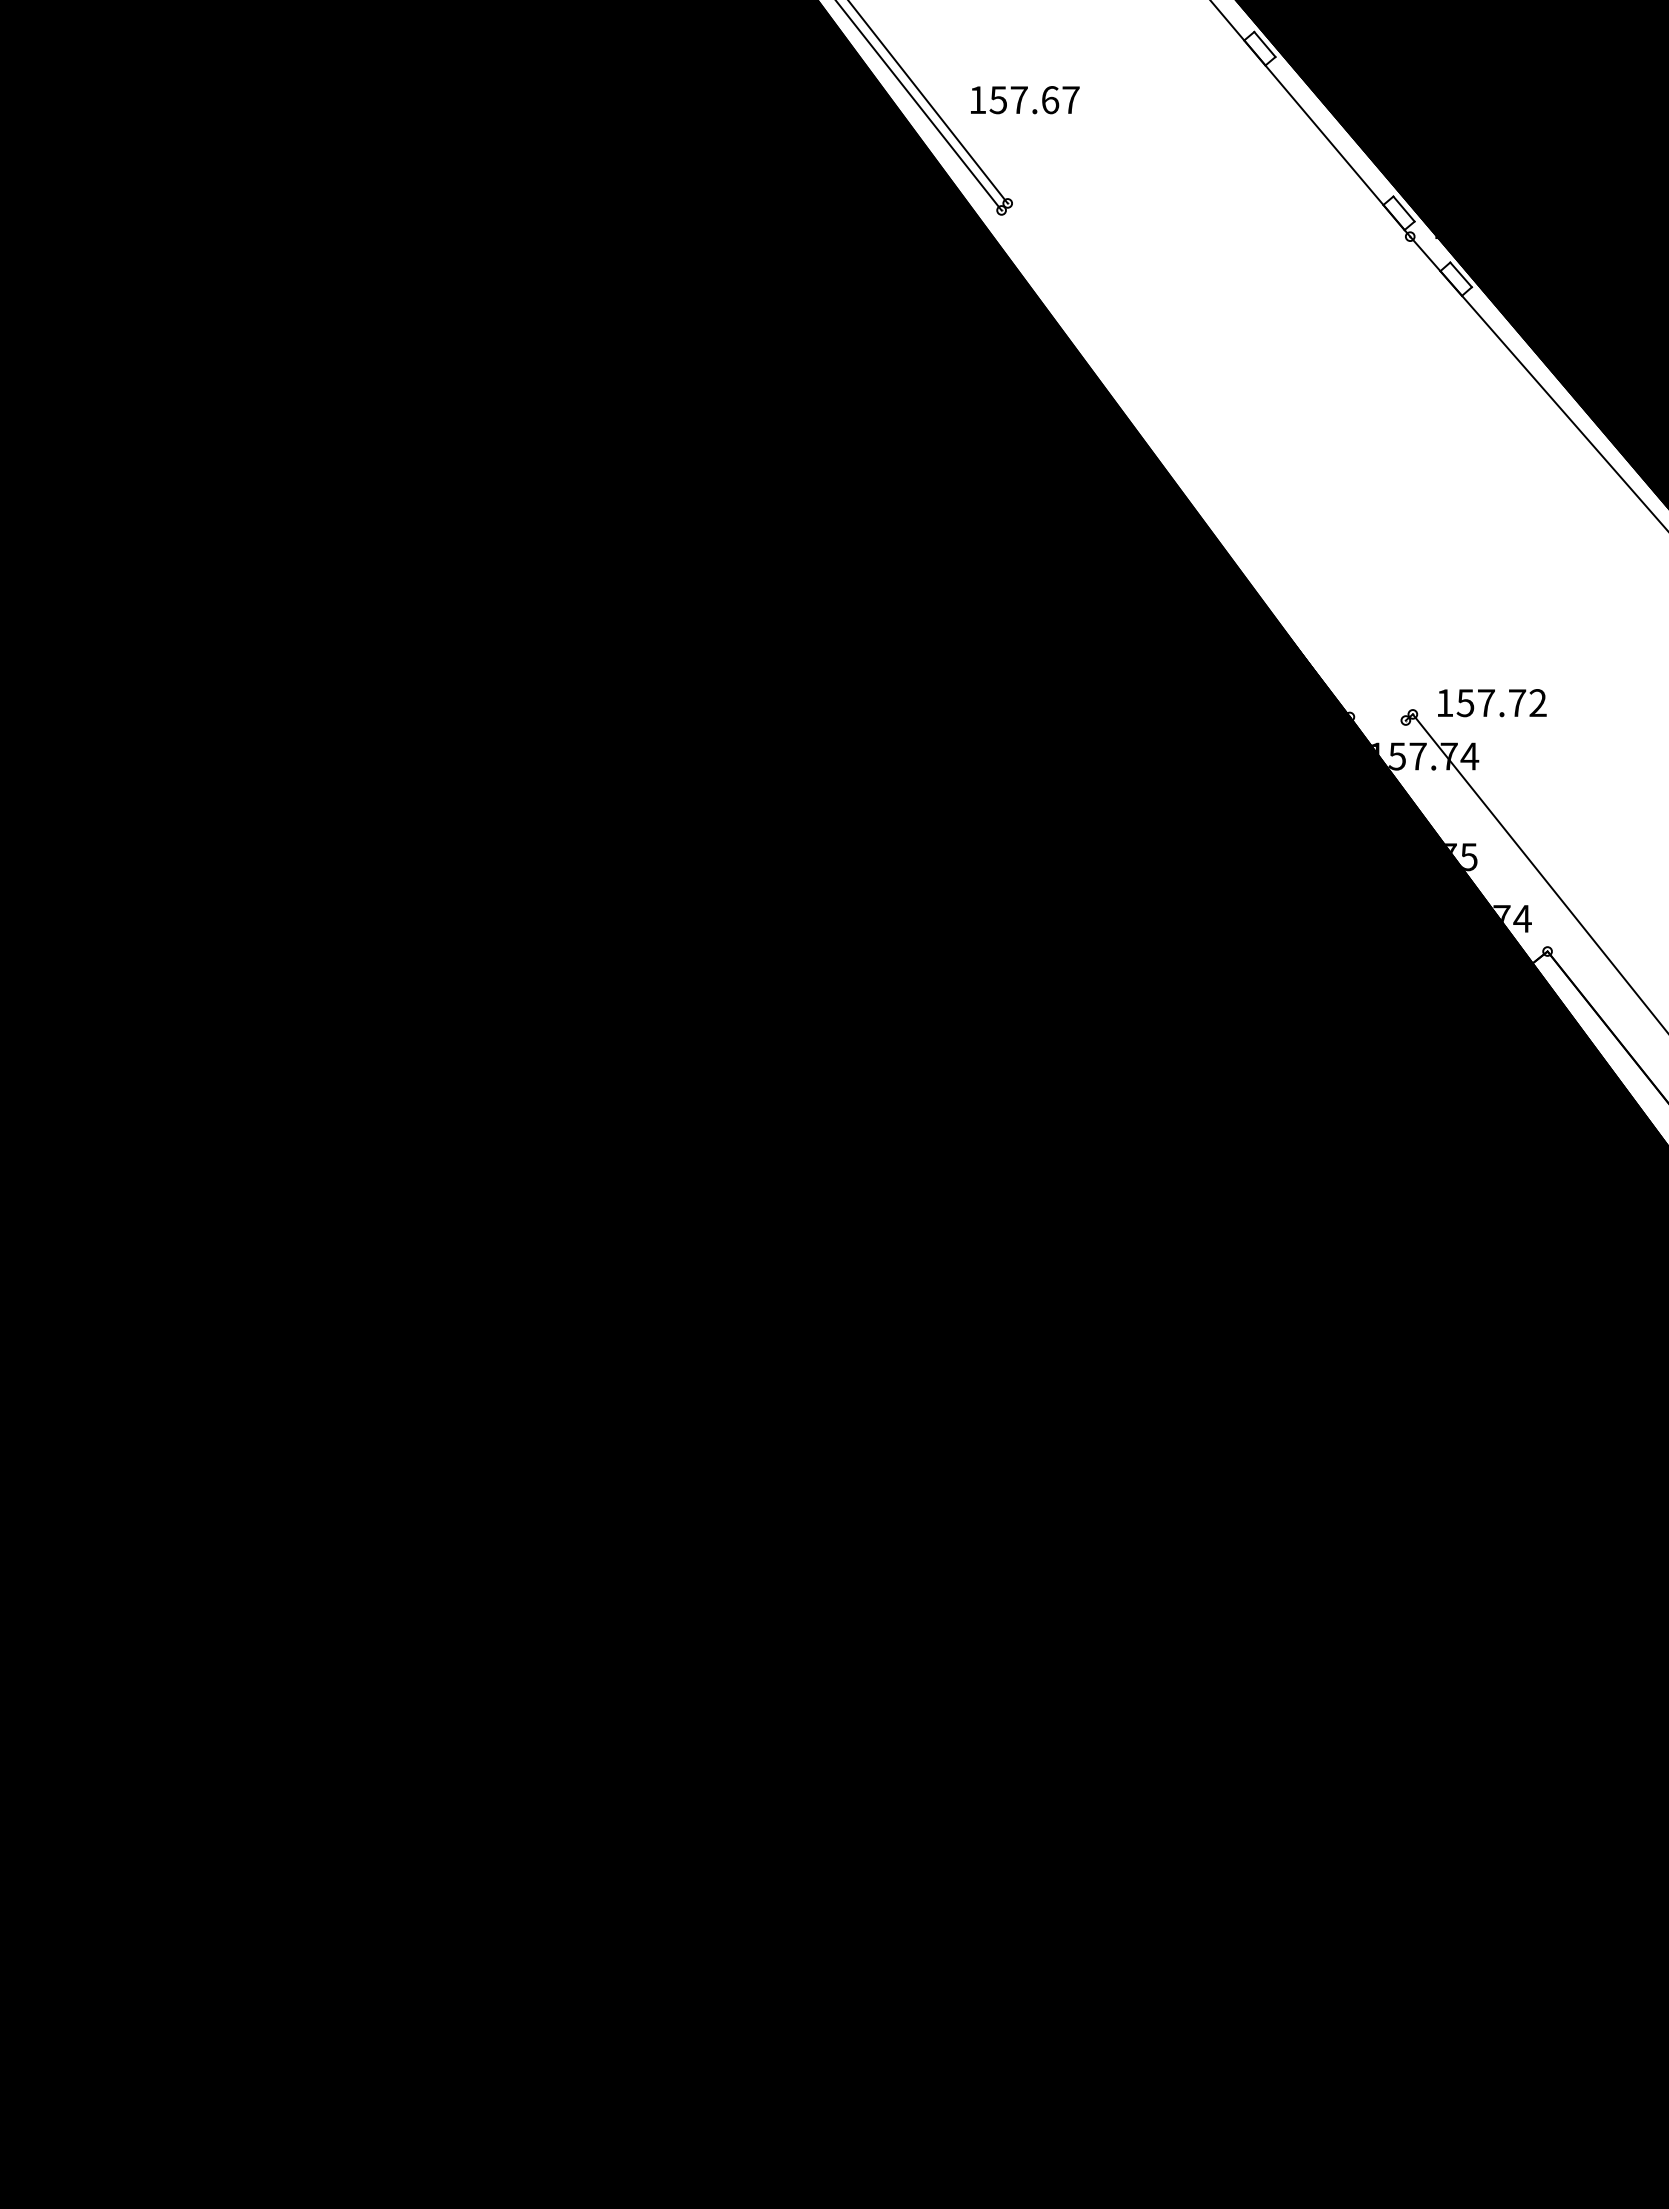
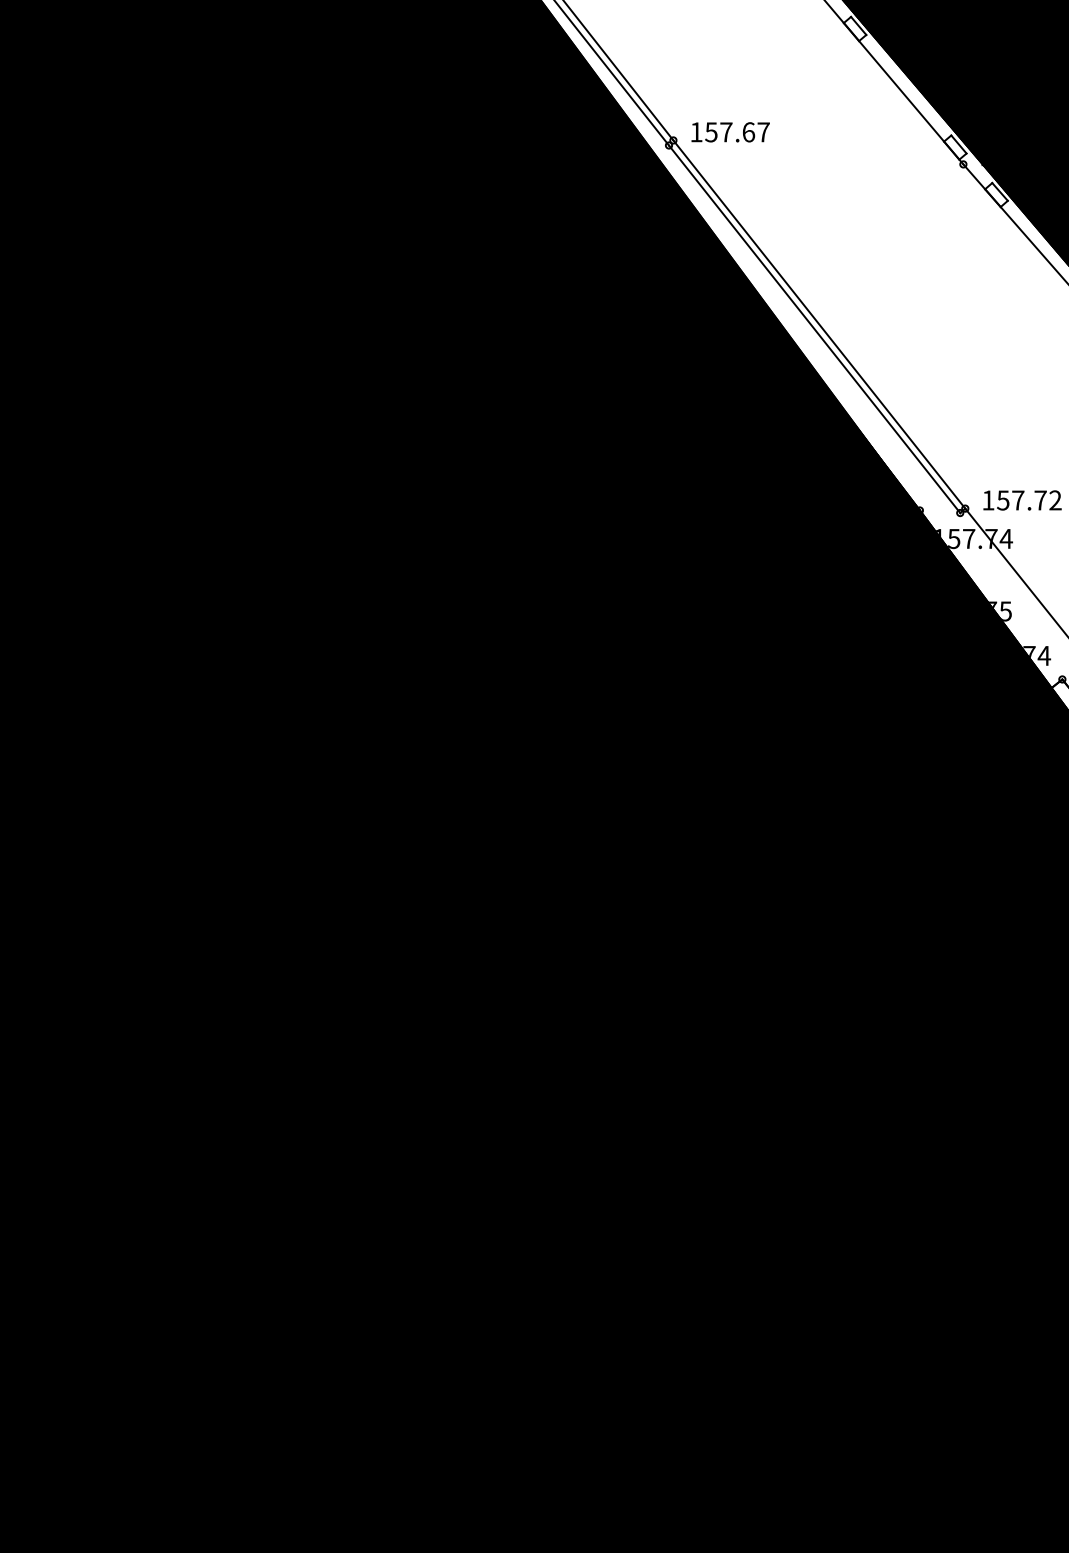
text: (1025, 100) -> (730, 132), moved
line: (1209, 458) -> (818, 324), added
line: (1203, 465) -> (814, 329), added

